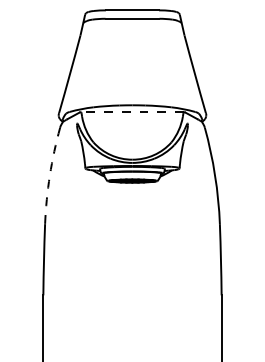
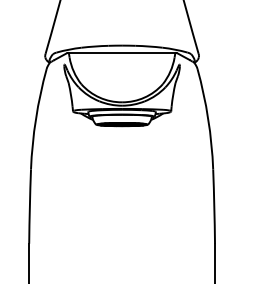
line: (132, 112) -> (122, 53), dashed -> solid
arc: (49, 175) -> (35, 118), dashed -> solid

